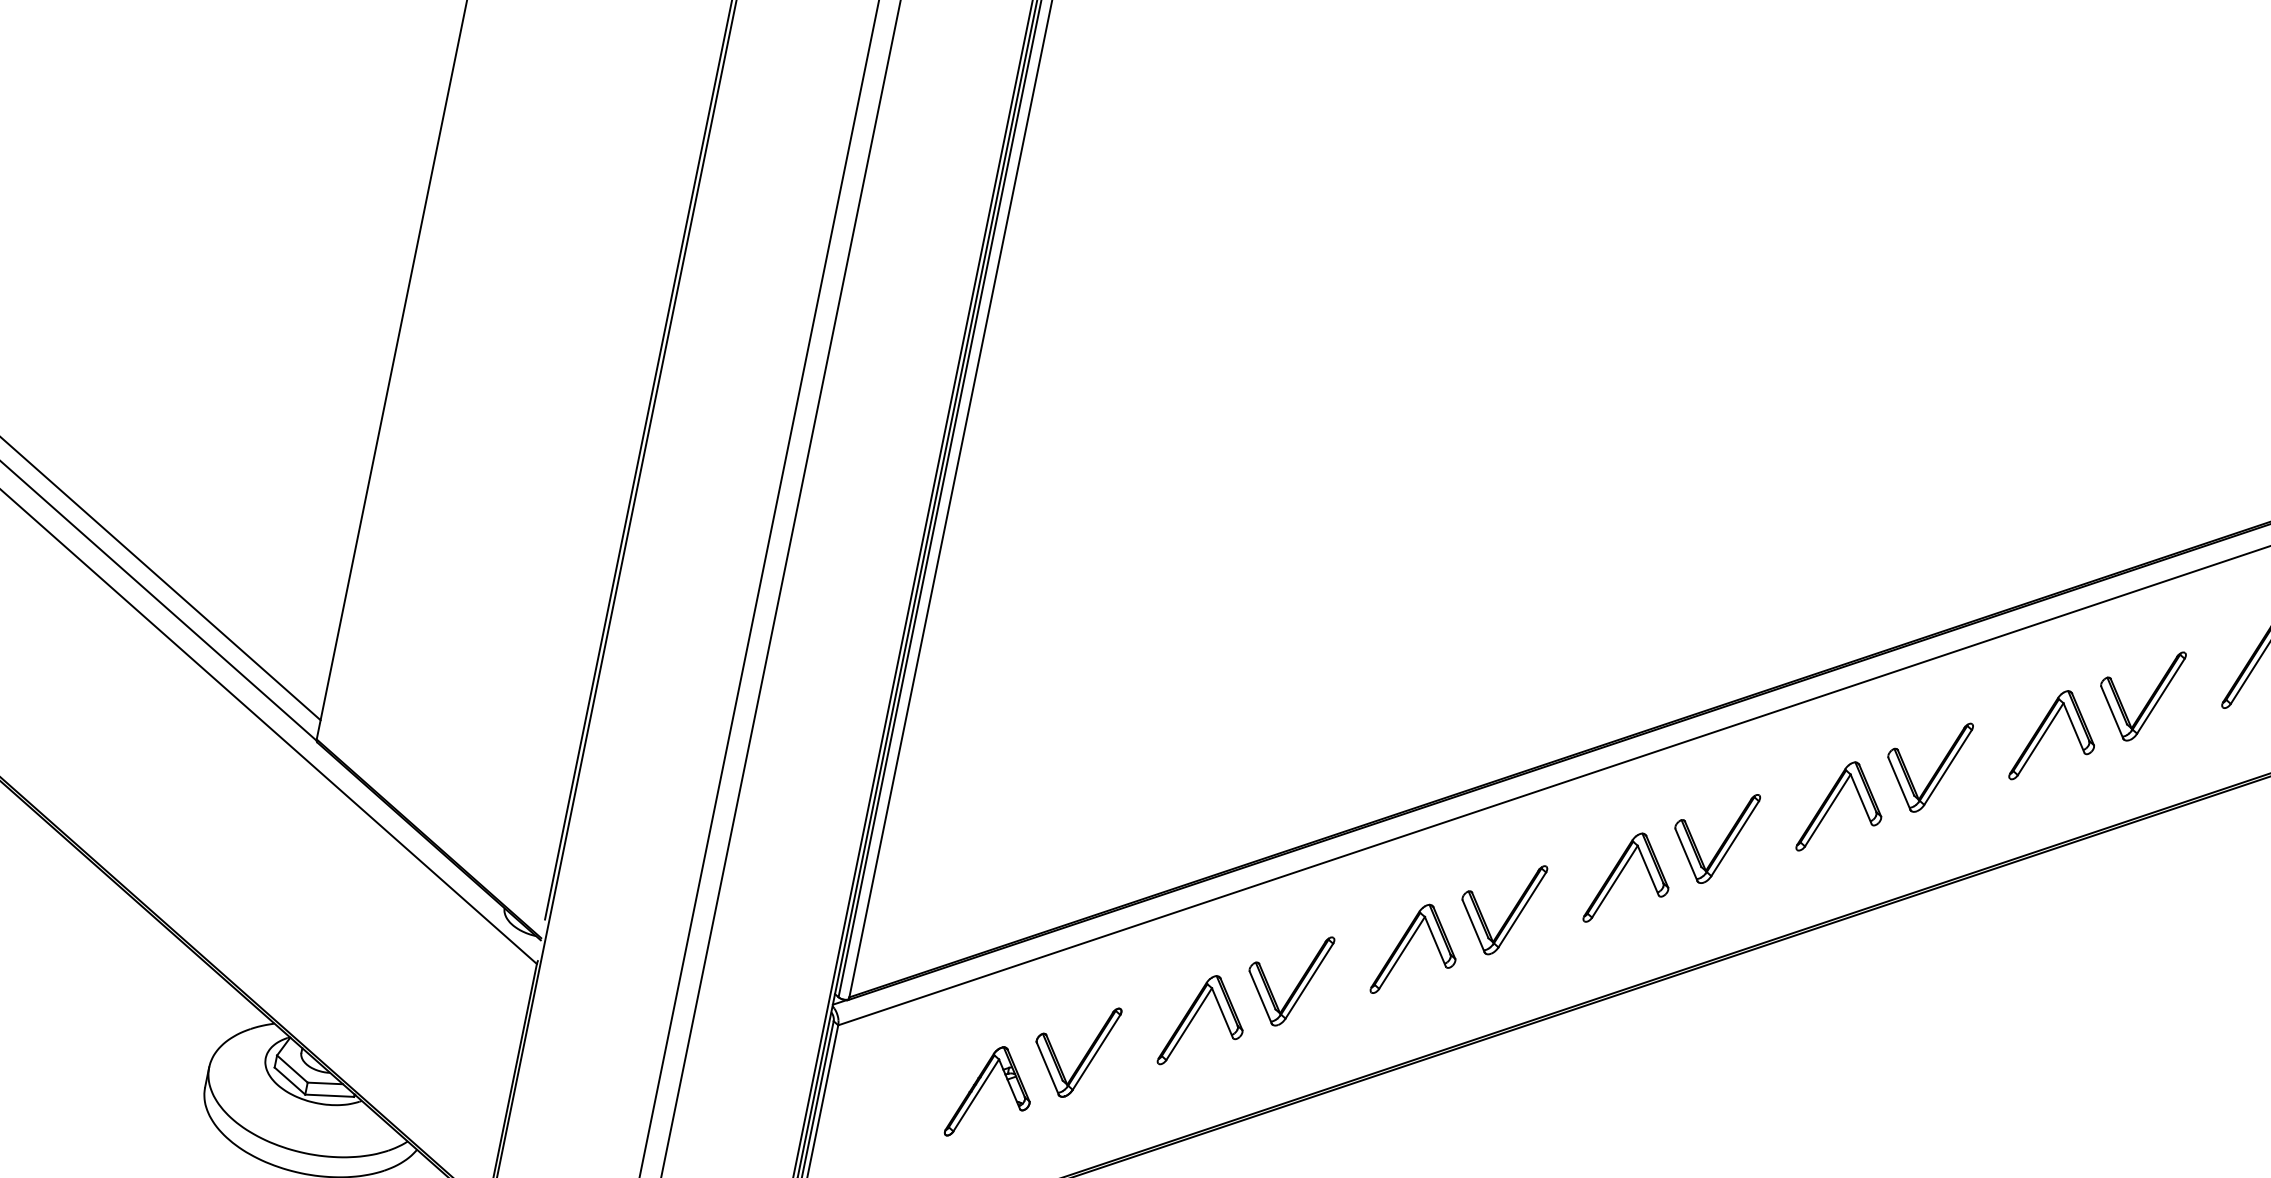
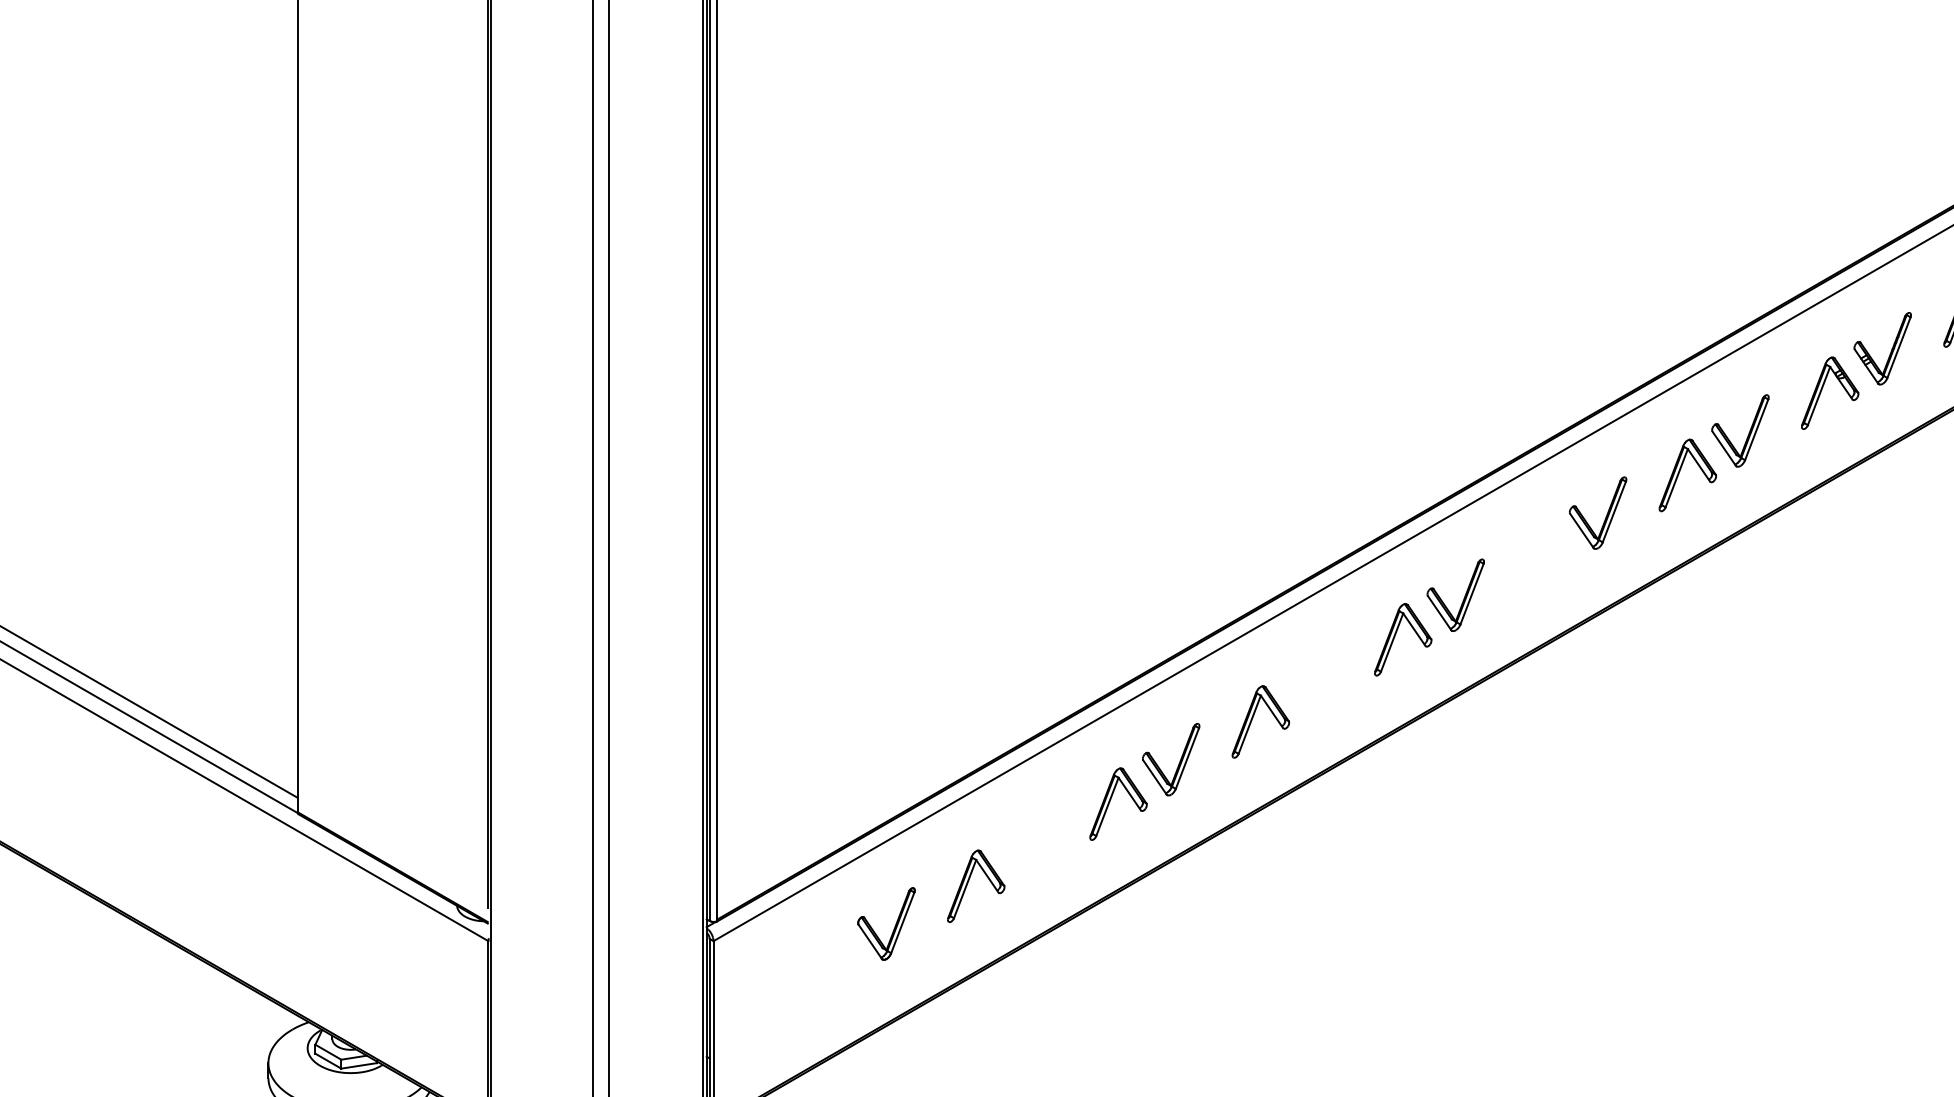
part: (2046, 733) -> (1537, 555), removed
part: (1723, 840) -> (1321, 679), removed
part: (1296, 983) -> (1036, 844), removed
part: (983, 1087) -> (826, 964), removed

